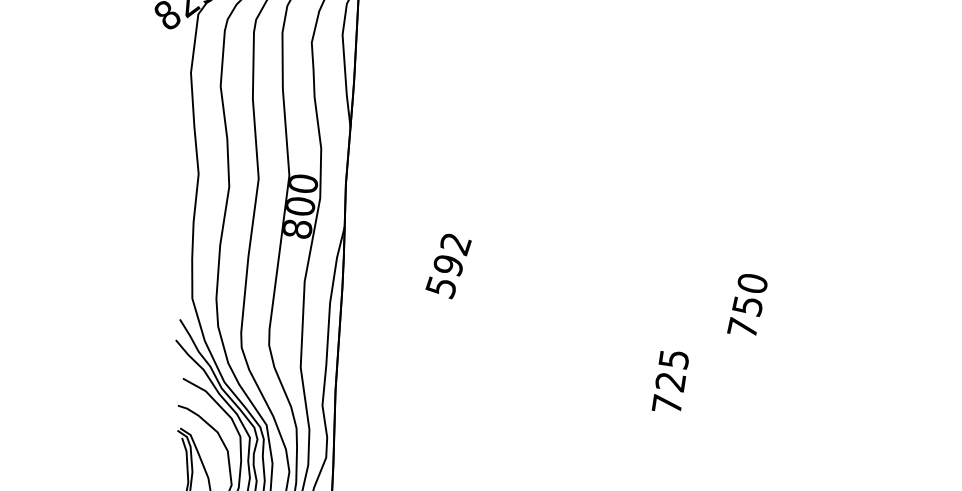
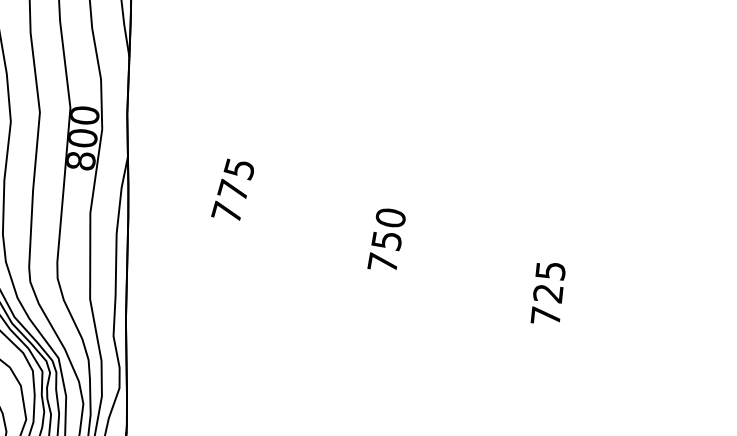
text: (448, 266) -> (233, 191), 592 -> 775
text: (747, 304) -> (386, 239), moved
text: (669, 380) -> (547, 292), moved

